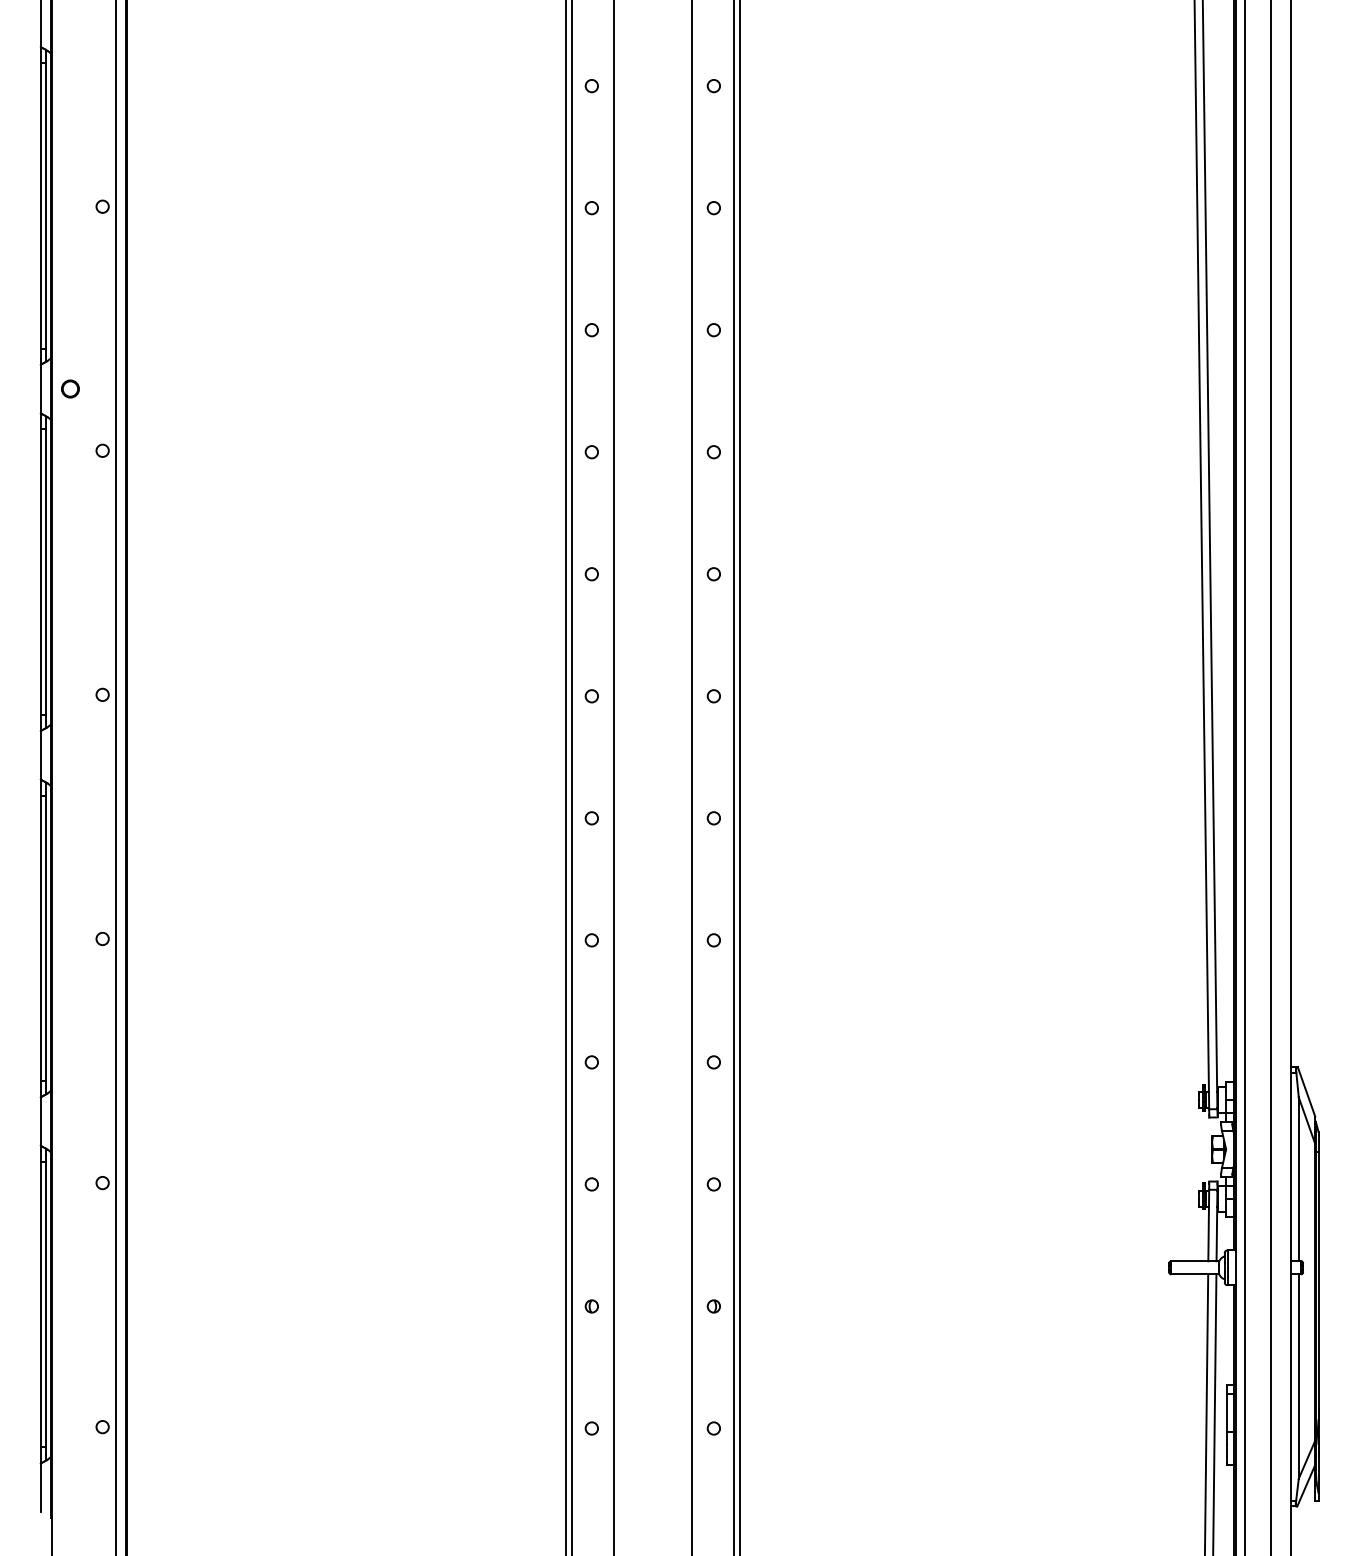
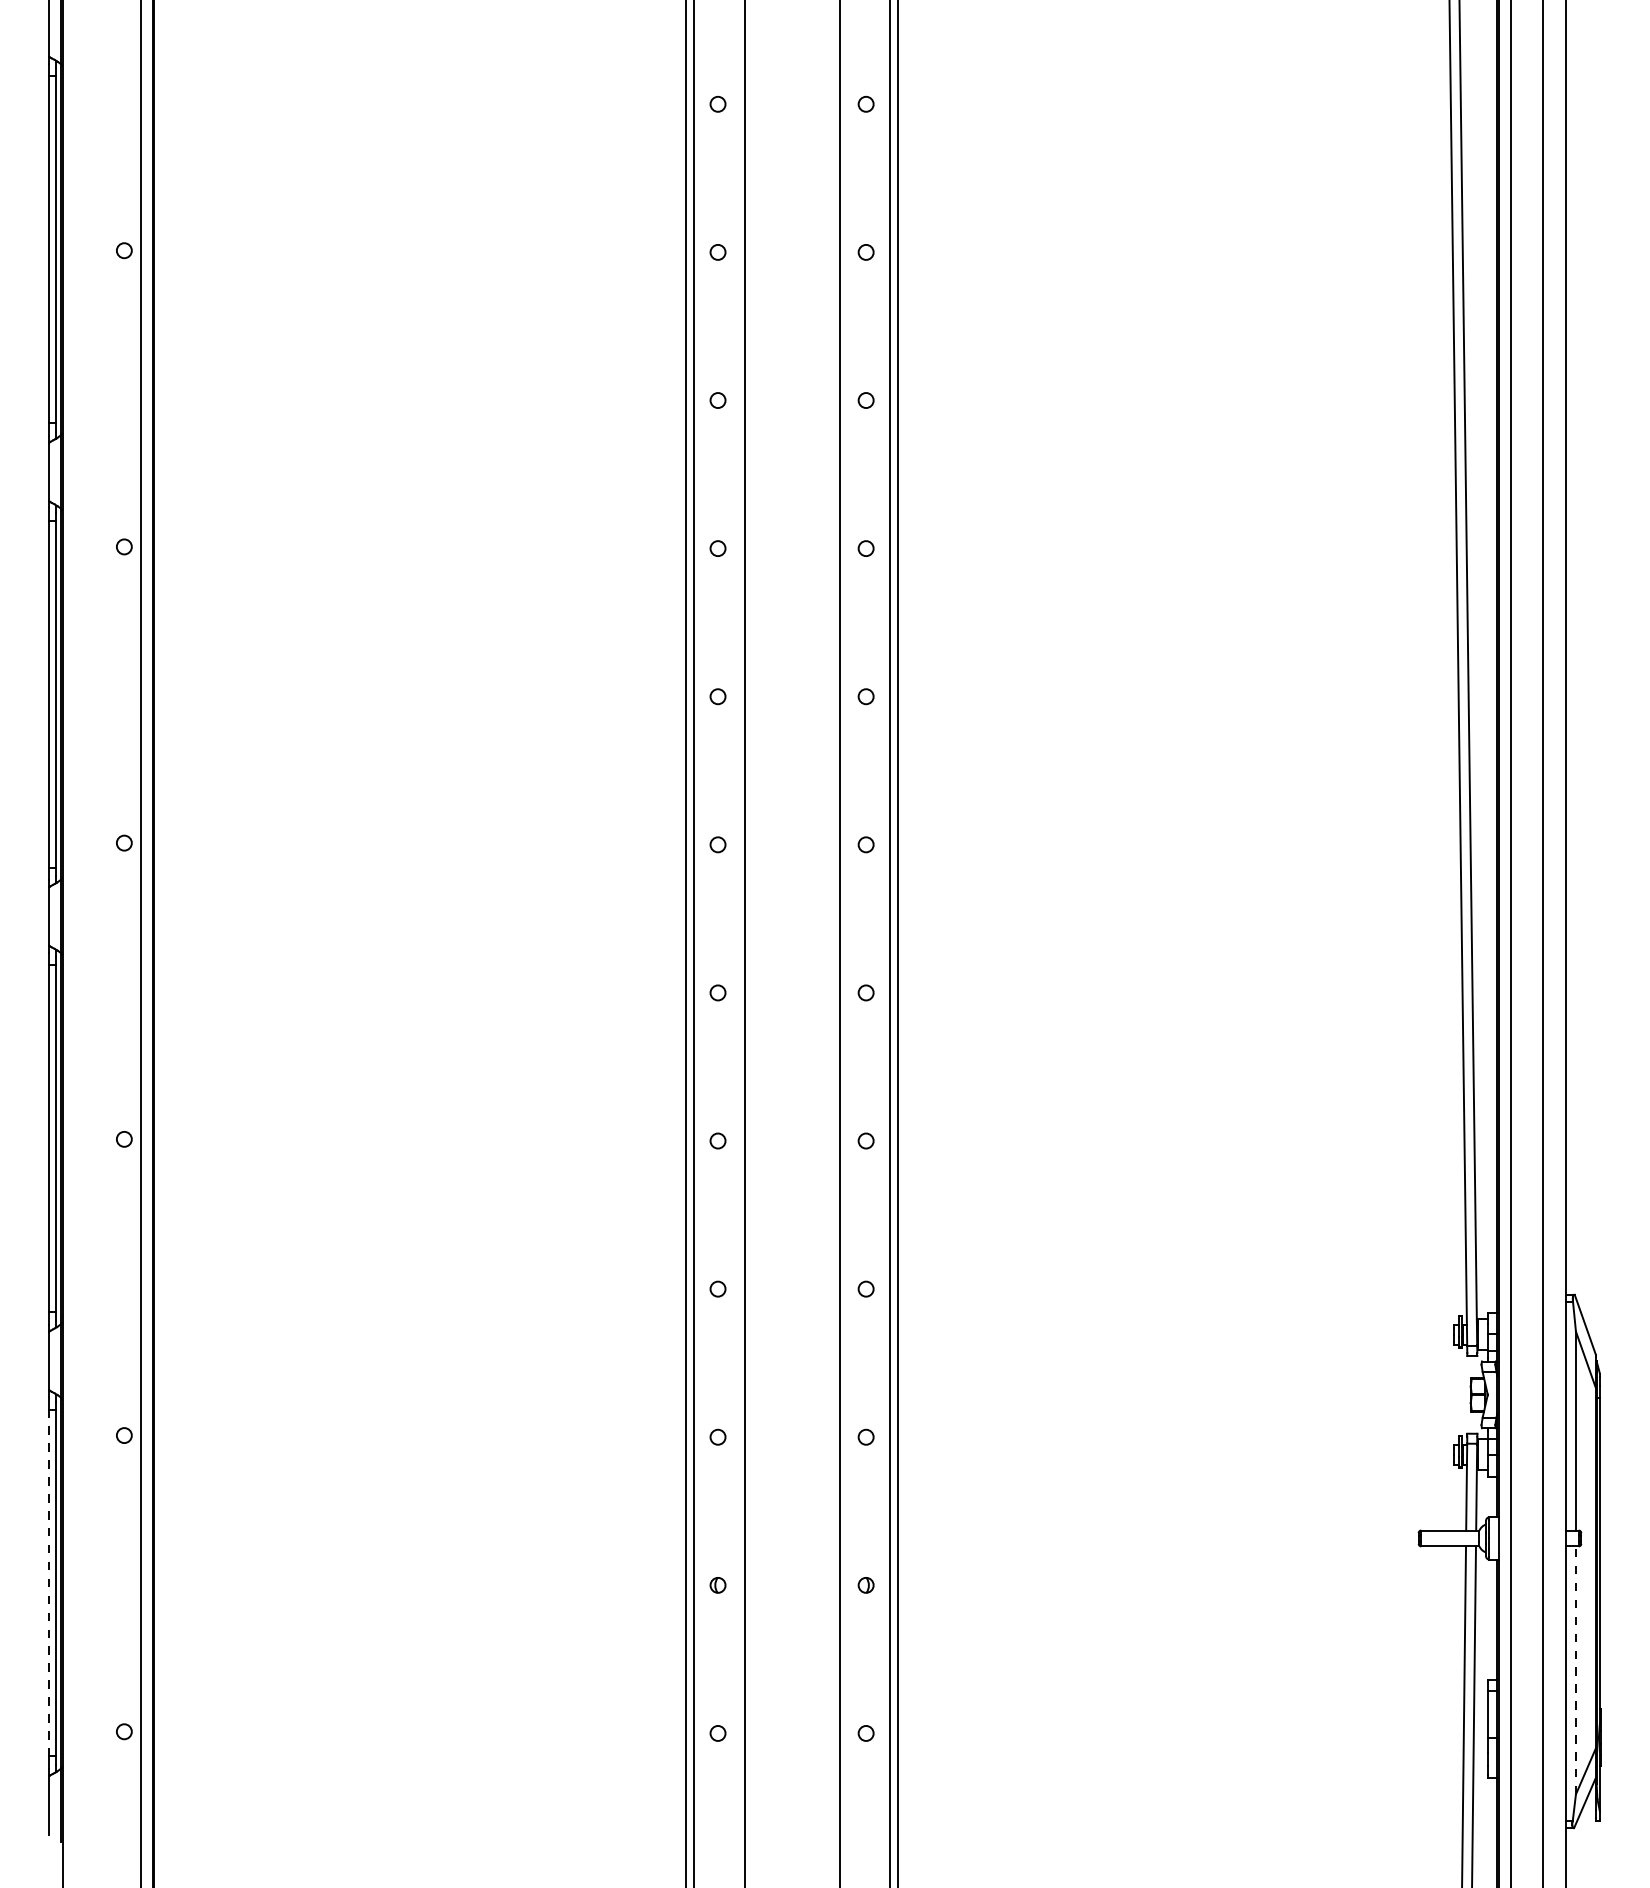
part: (70, 388) -> (85, 471), removed
line: (40, 1304) -> (49, 1582), solid -> dashed
line: (1298, 1376) -> (1575, 1670), solid -> dashed

